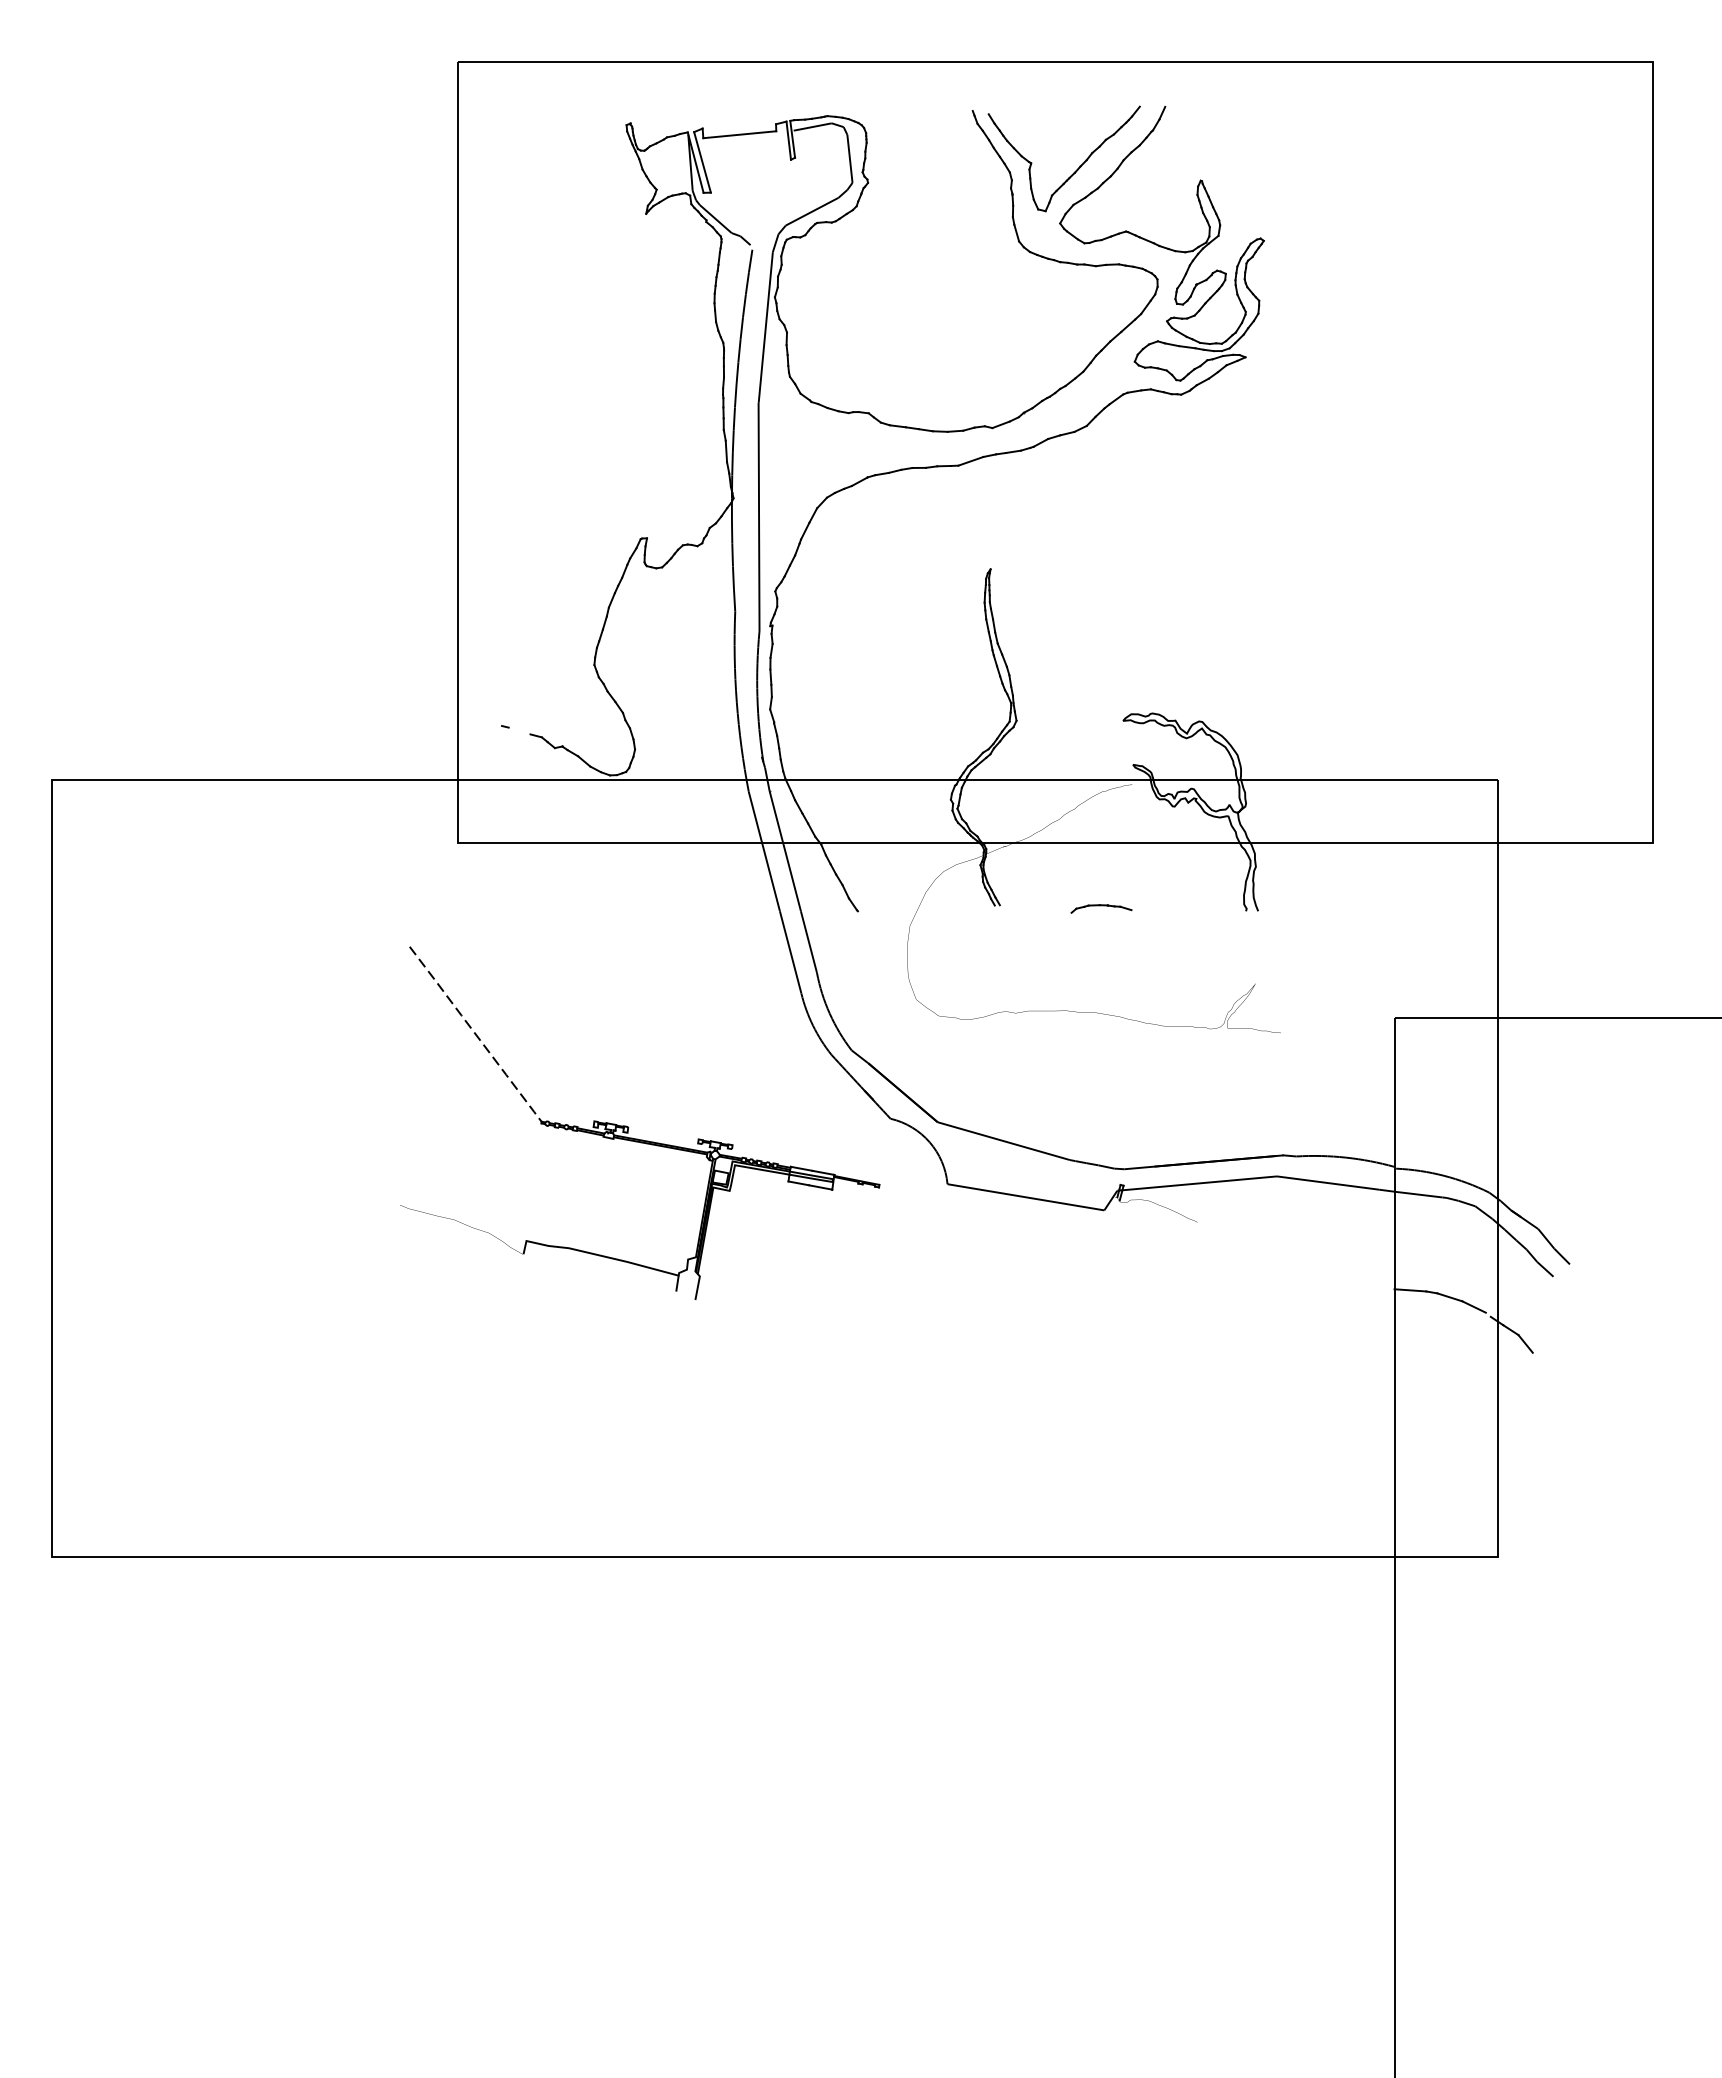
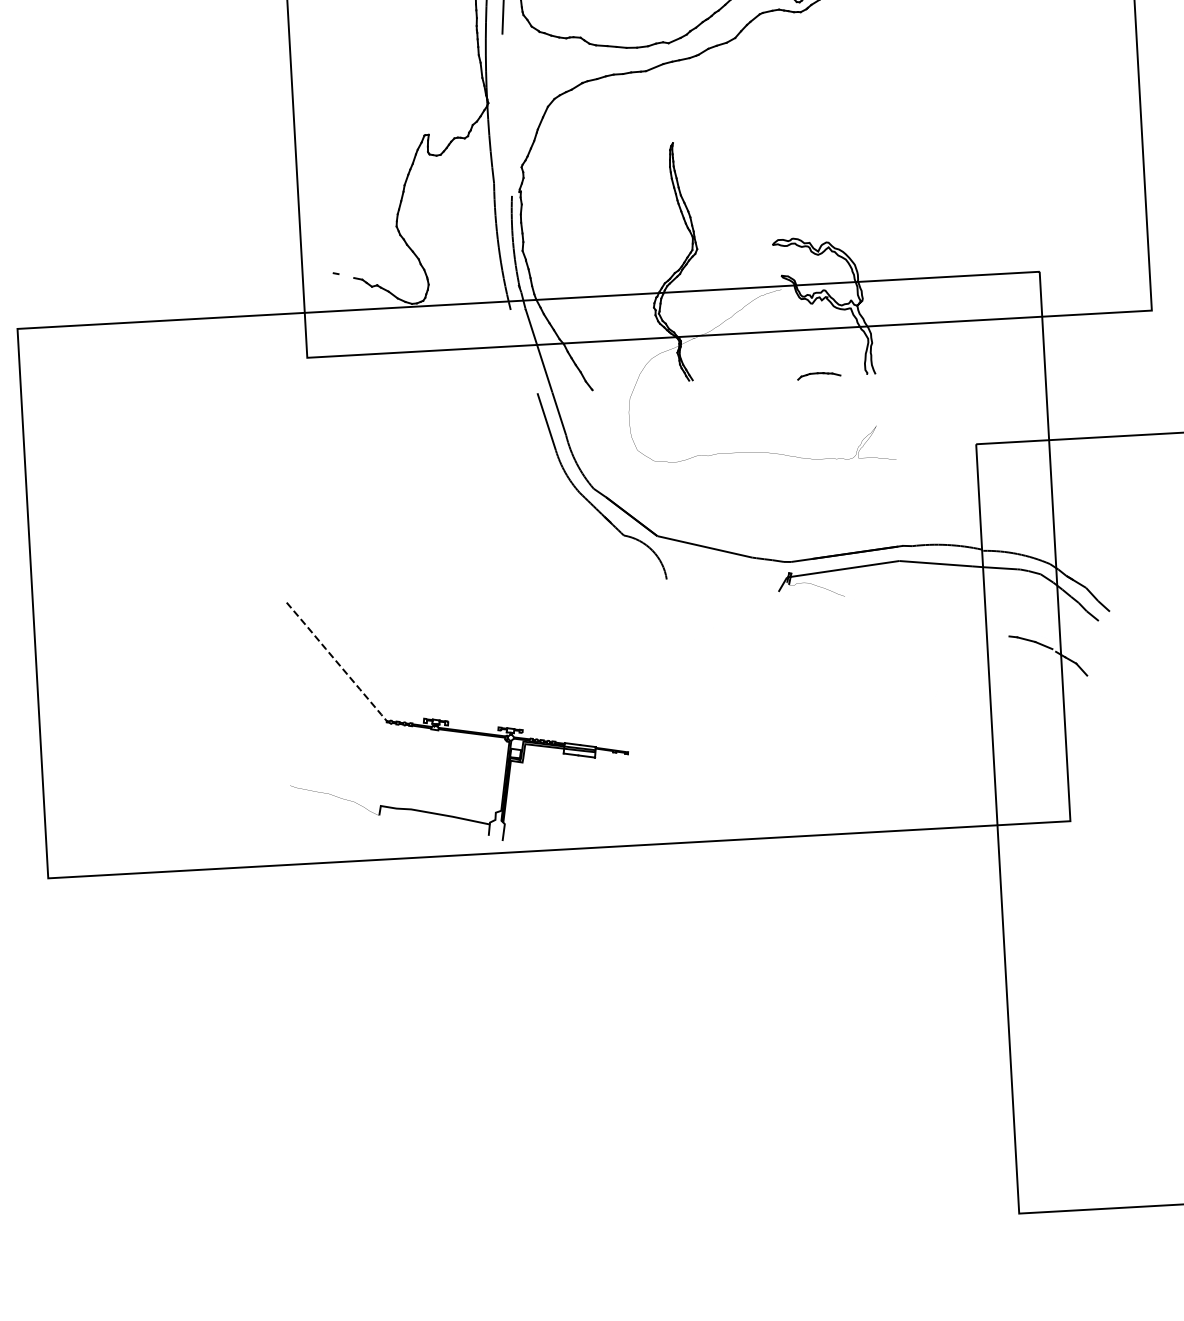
line: (758, 516) -> (506, 115), removed
line: (763, 851) -> (523, 351), removed
part: (1101, 908) -> (819, 375), moved
part: (629, 1127) -> (449, 721), moved
line: (1025, 1197) -> (722, 585), removed
line: (1410, 1290) -> (998, 636), removed

